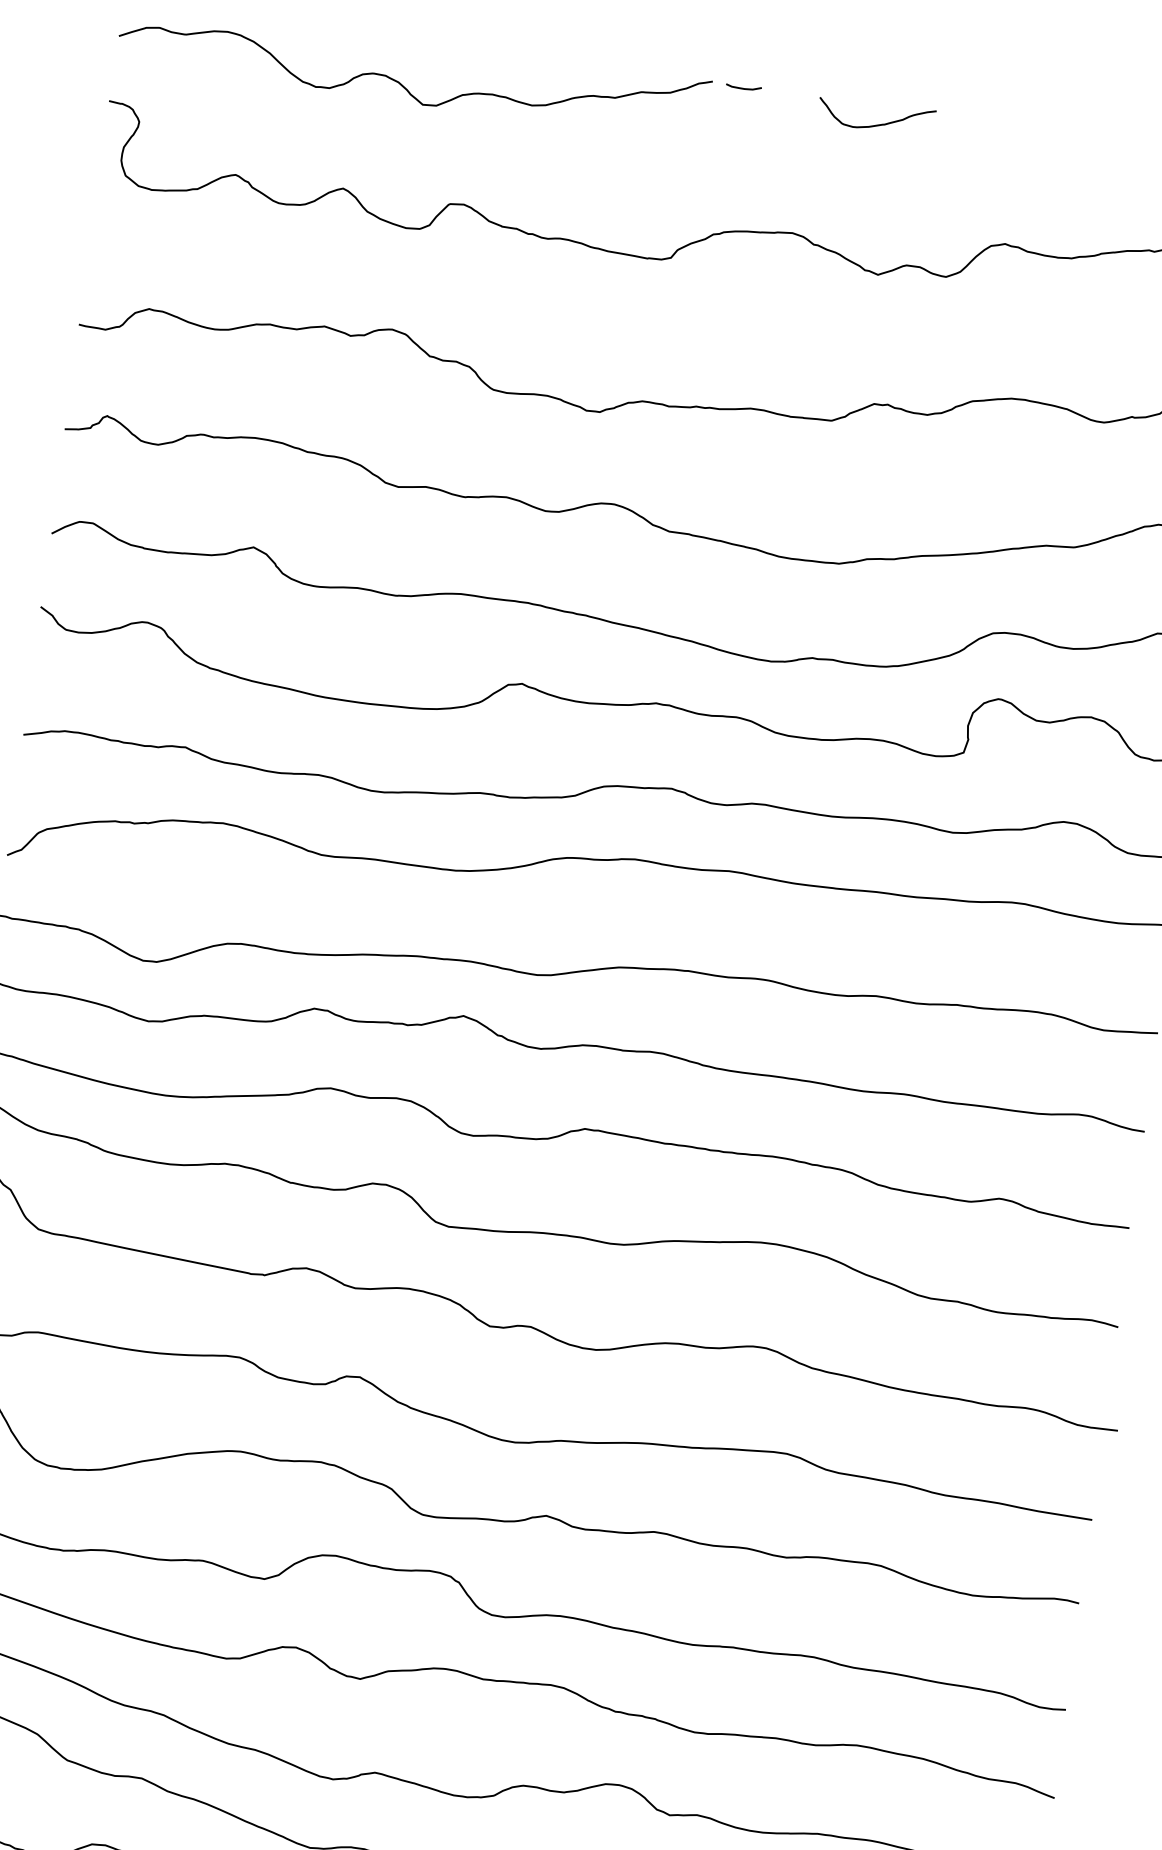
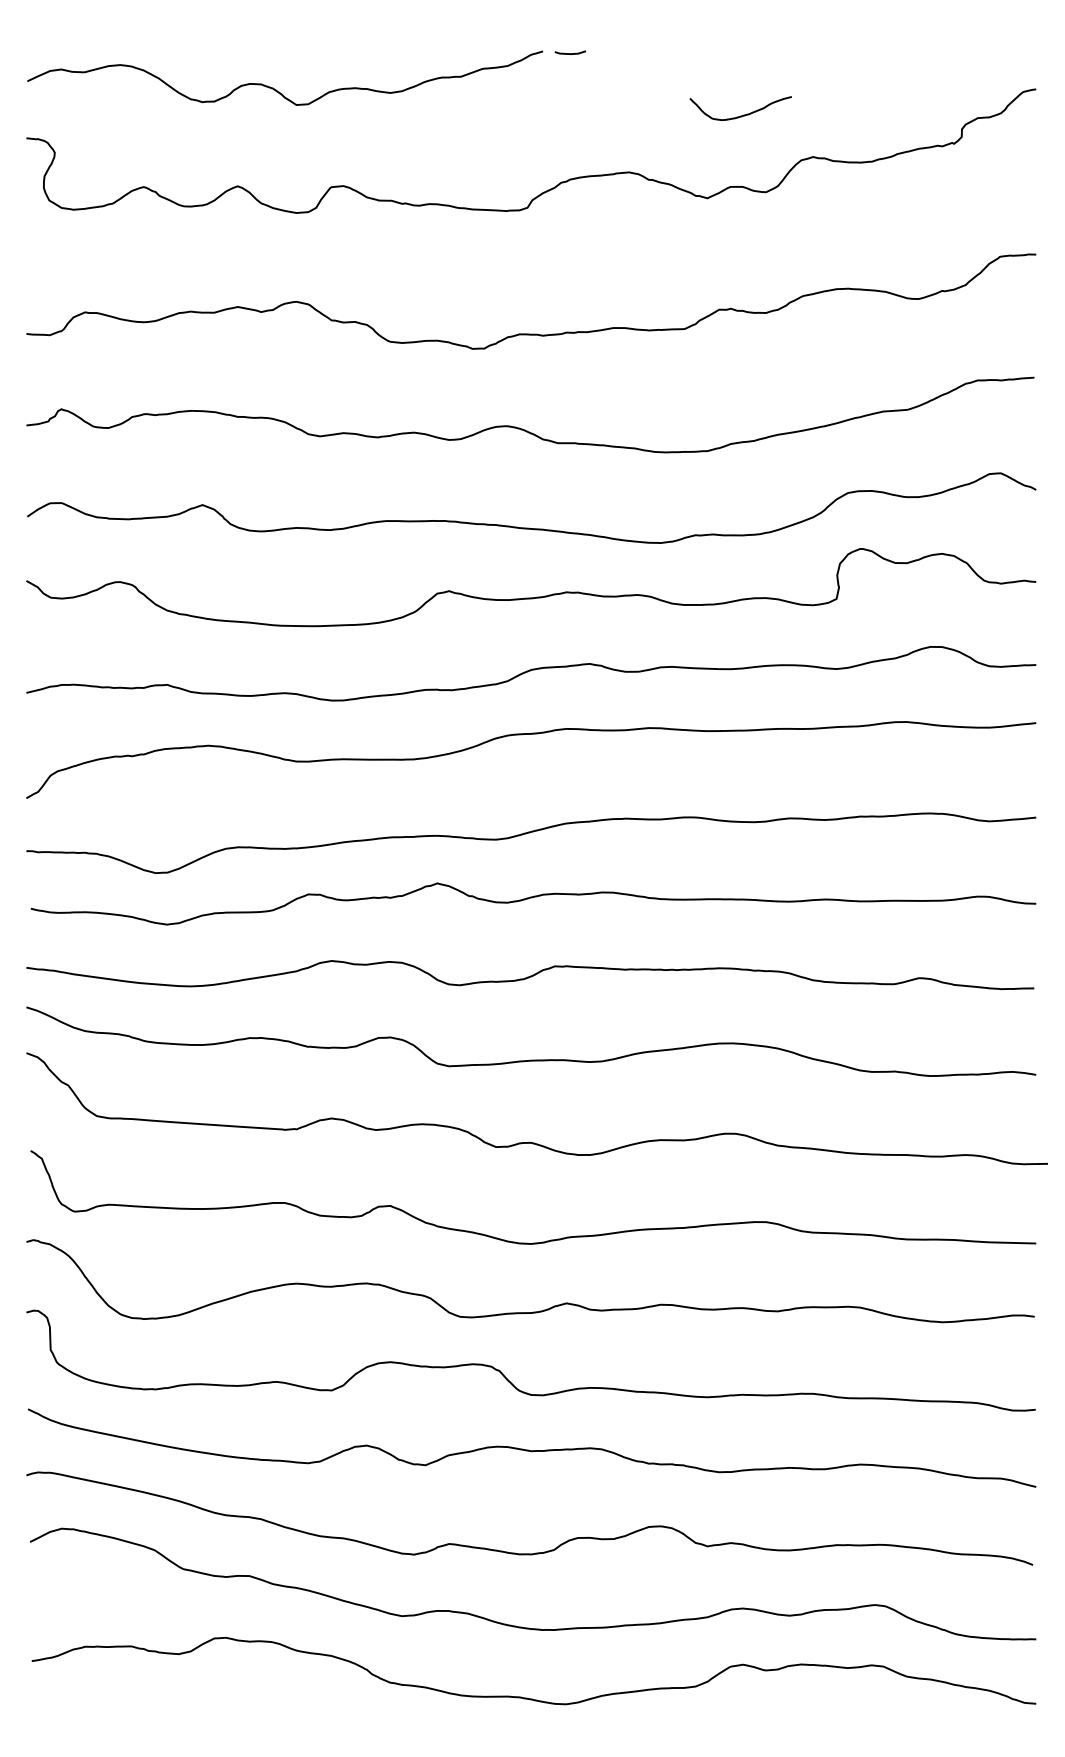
curve: (878, 123) -> (743, 114), moved

